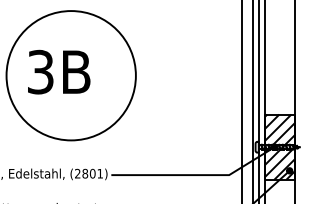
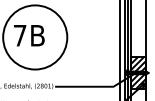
text: (39, 71) -> (19, 35), 3B -> 7B

